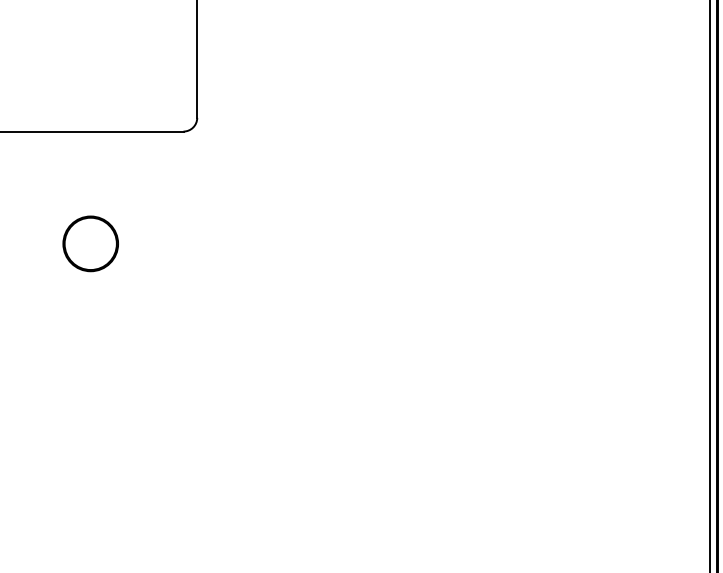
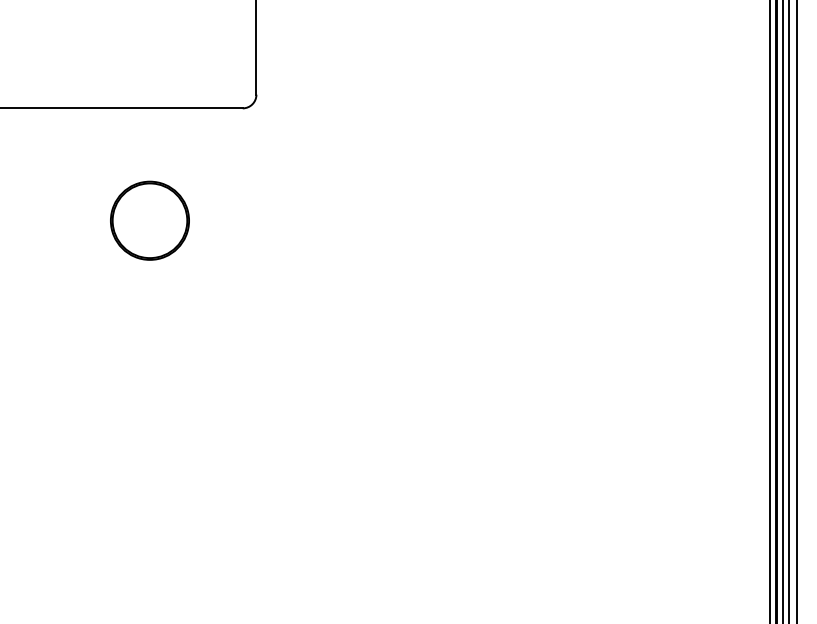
part: (90, 243) -> (149, 220), size x1.43

